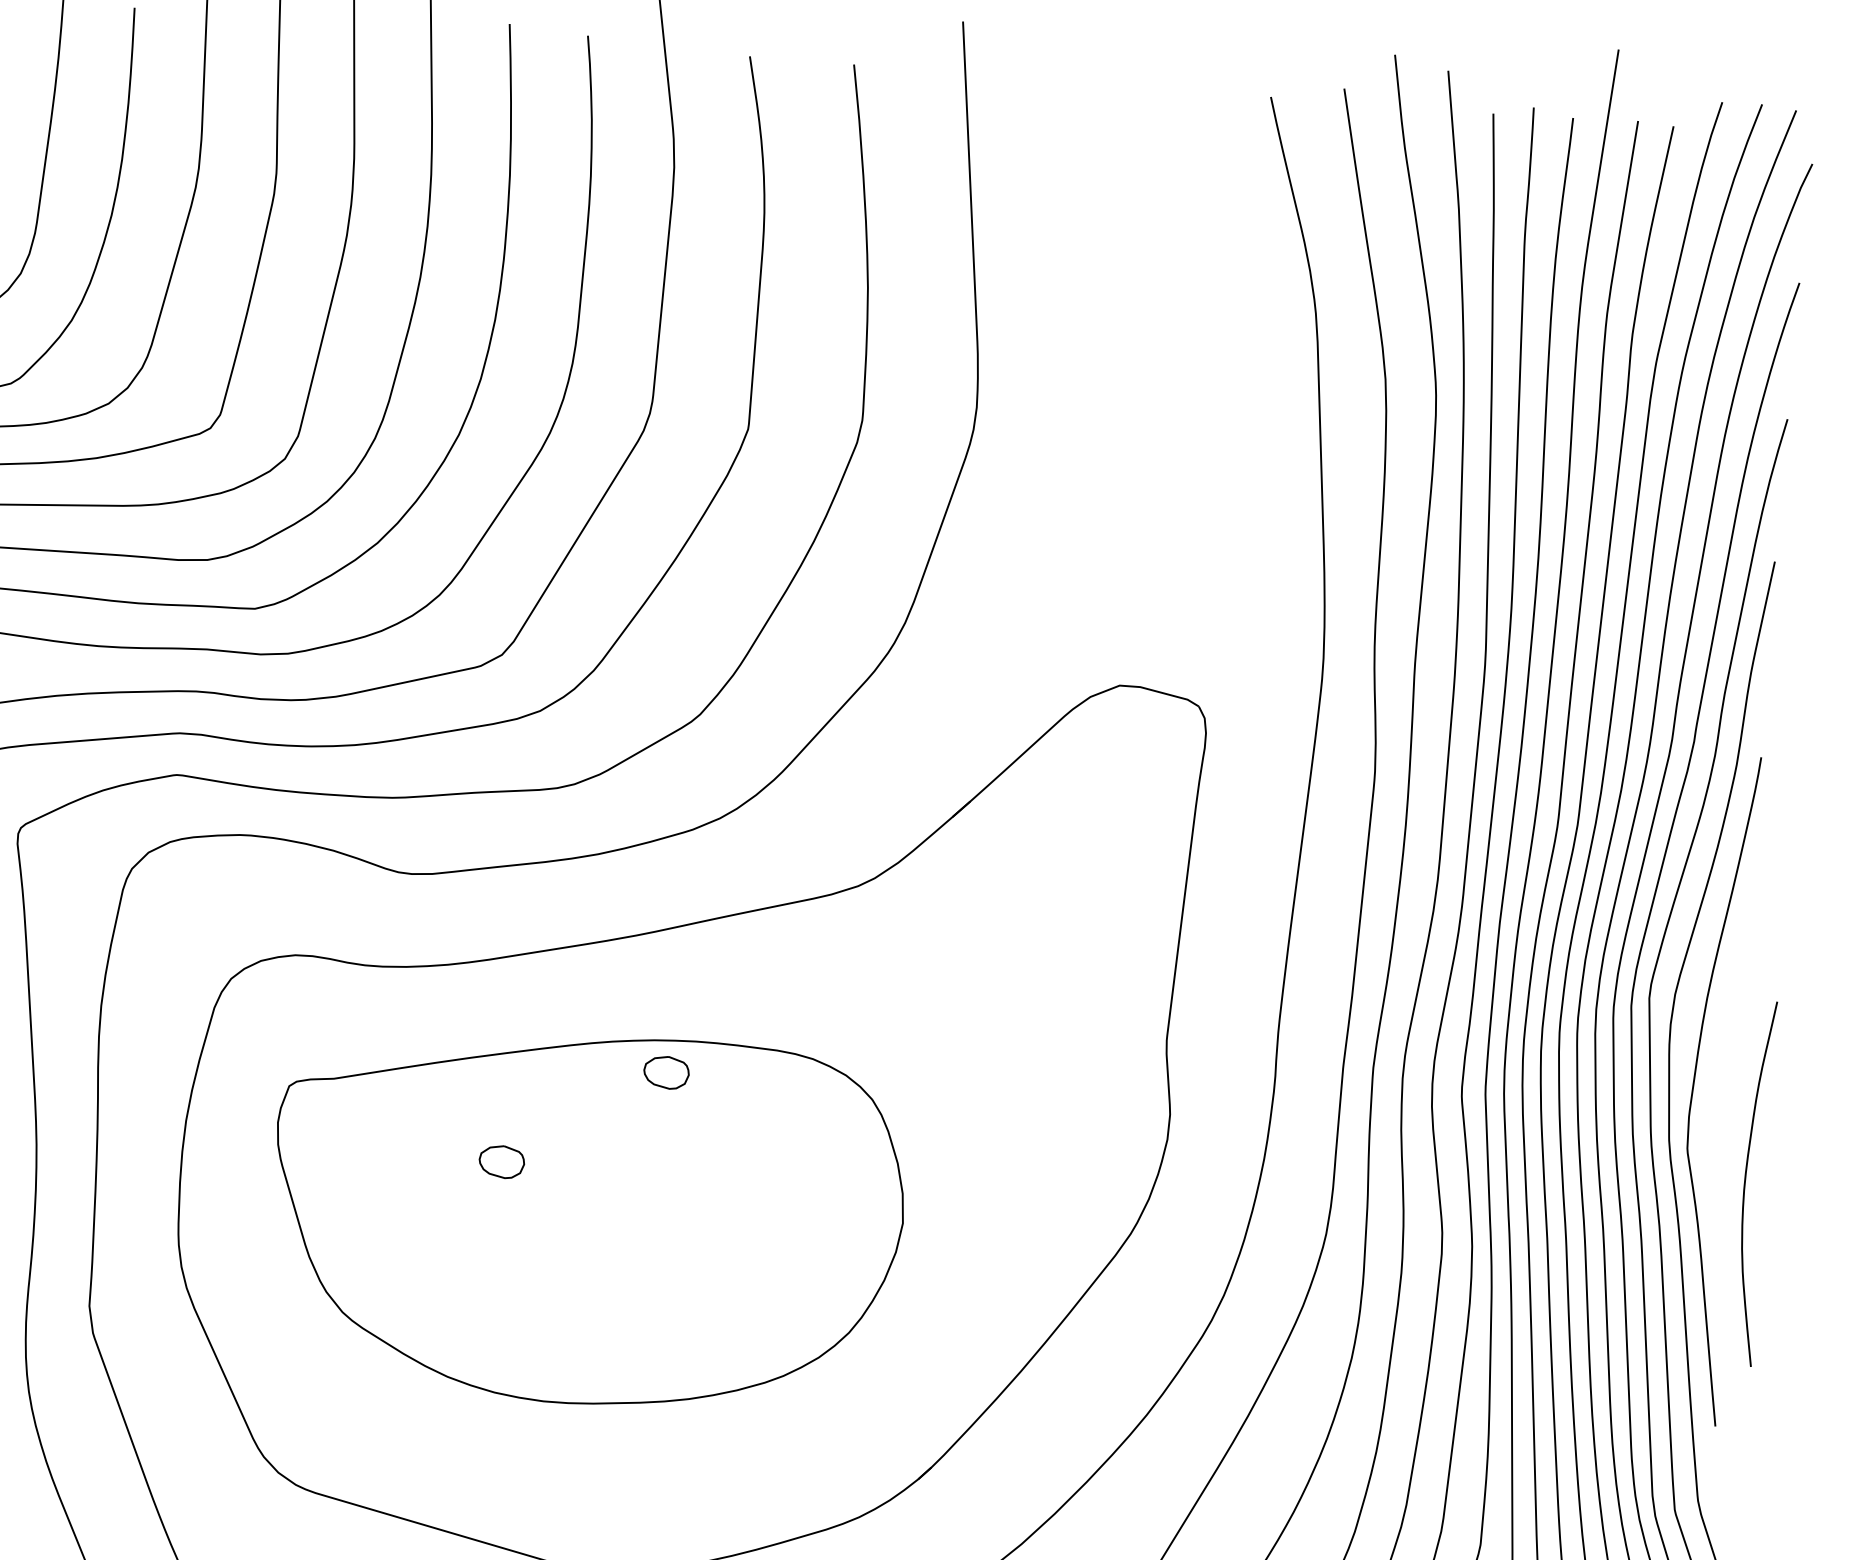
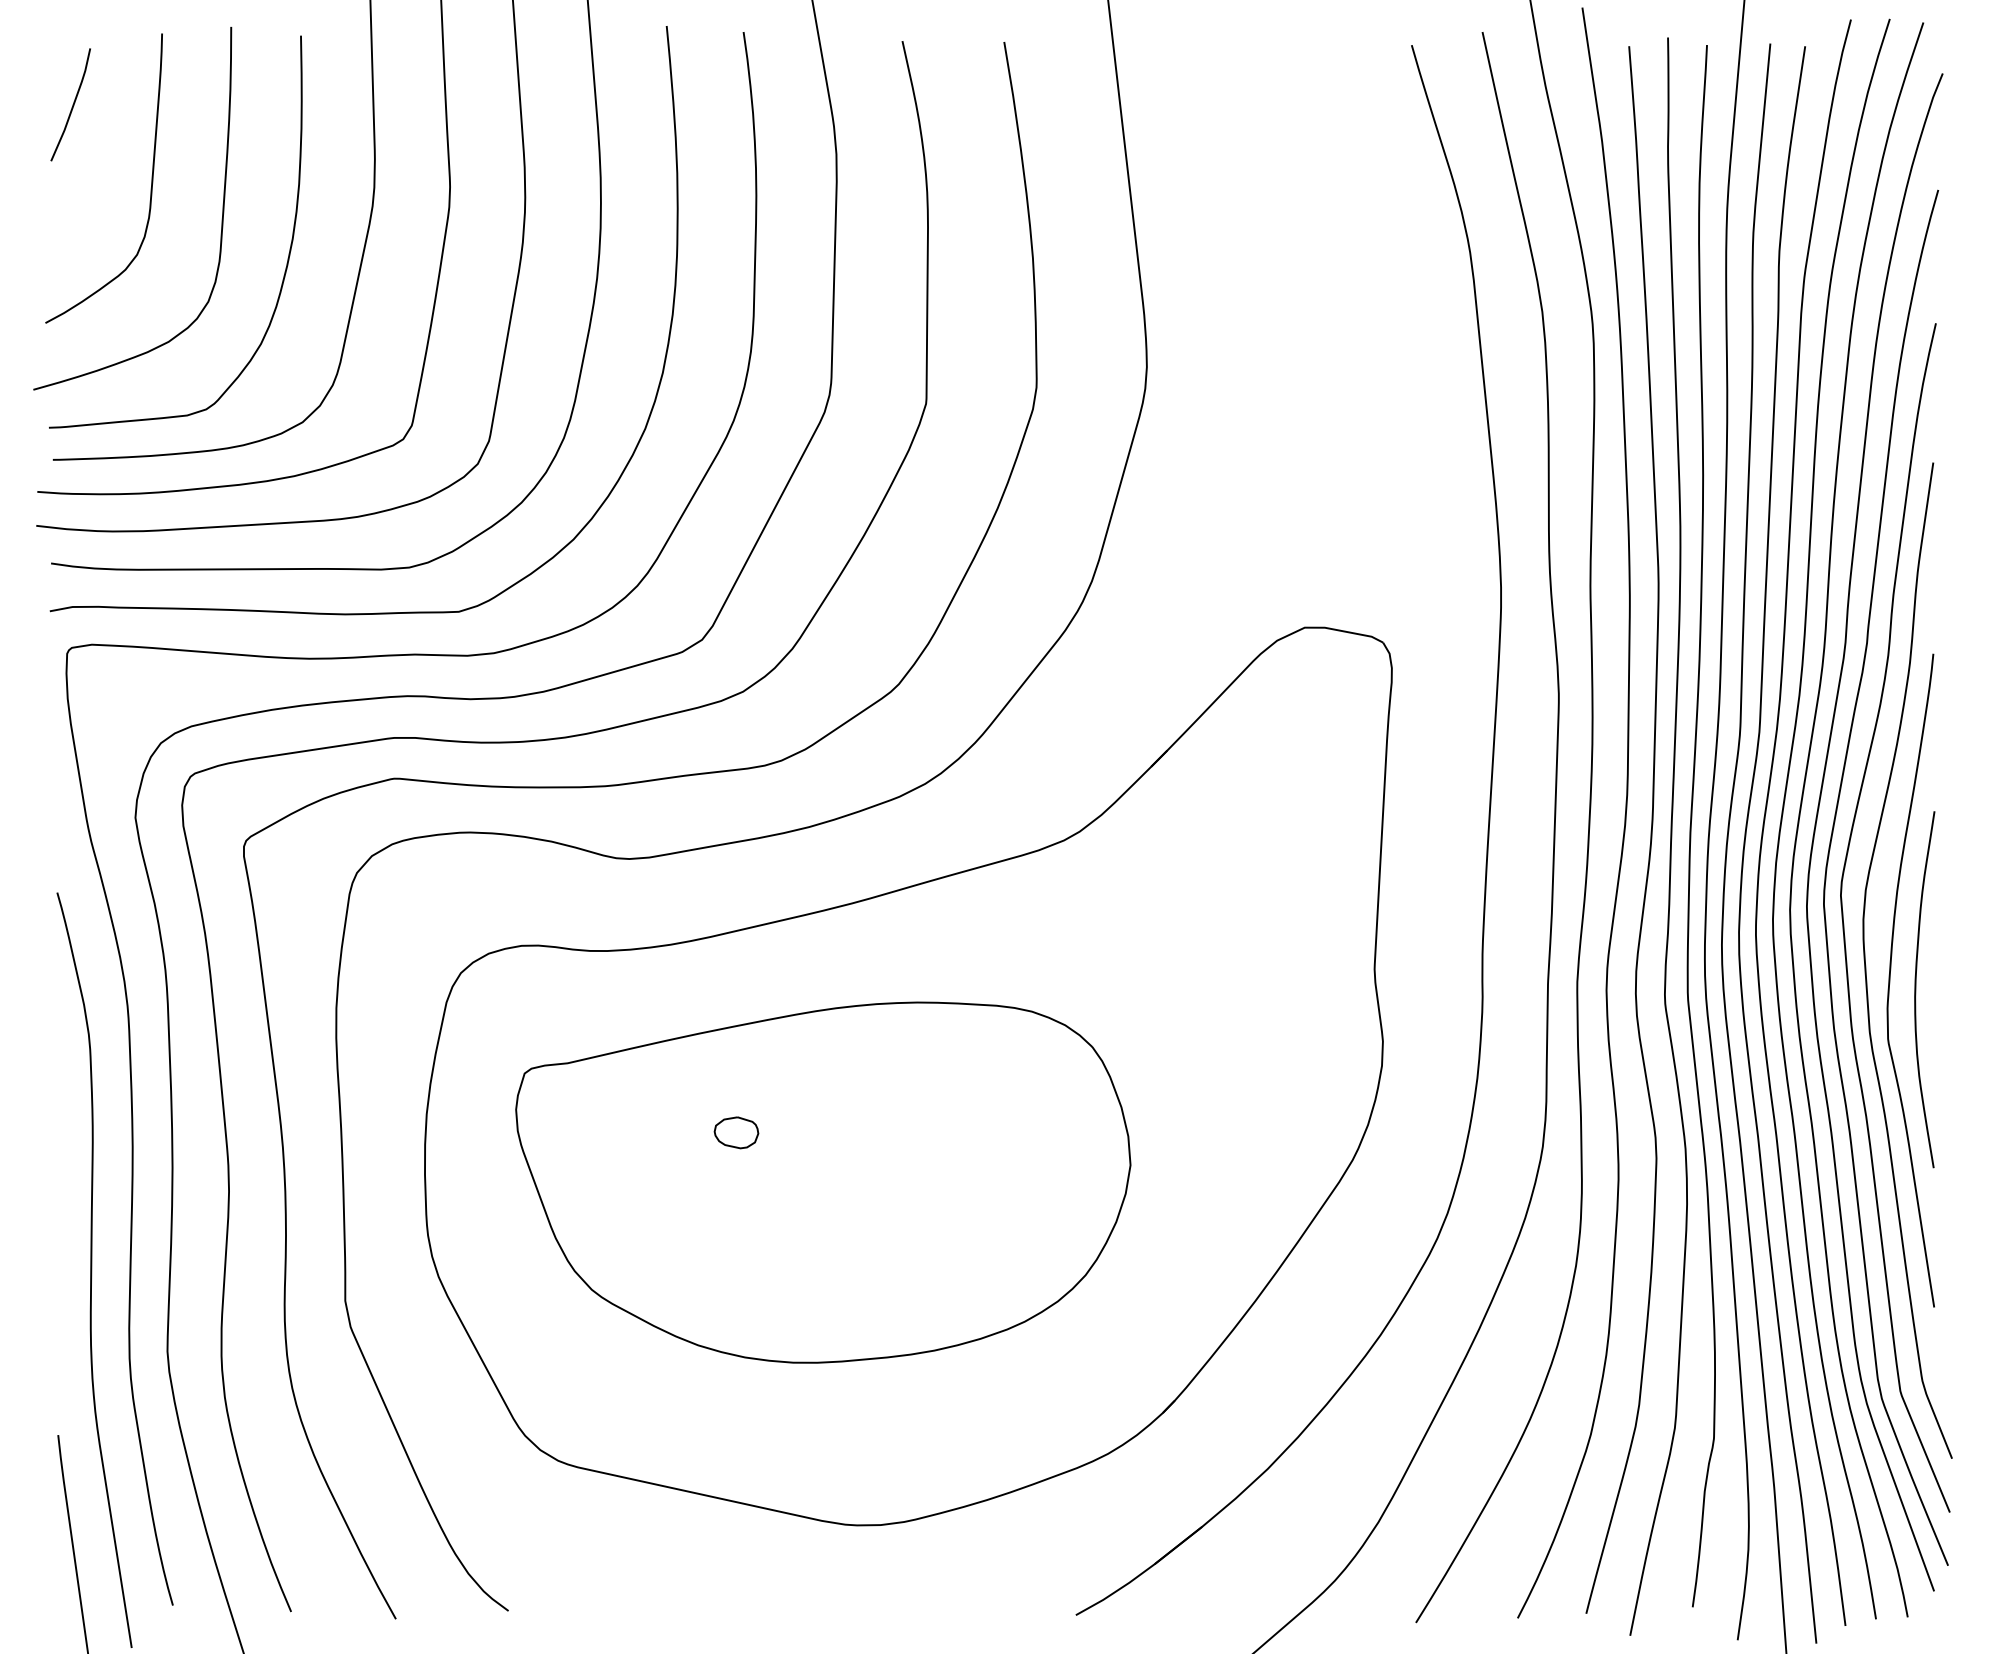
part: (666, 1072) -> (890, 1034), removed
curve: (1746, 1182) -> (1916, 989), moved

